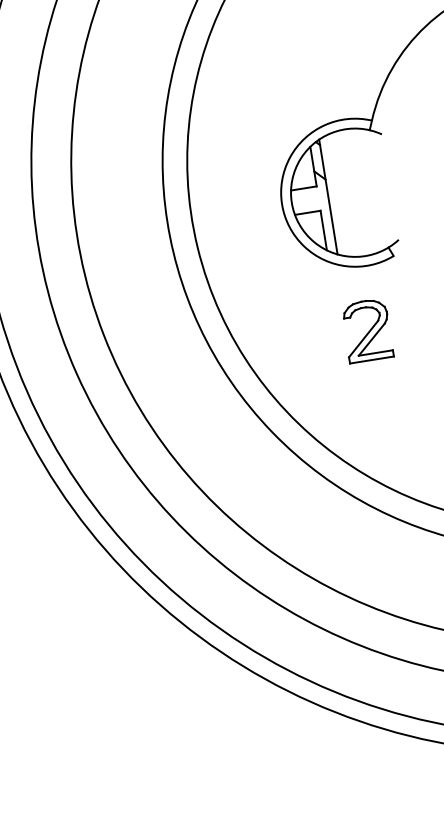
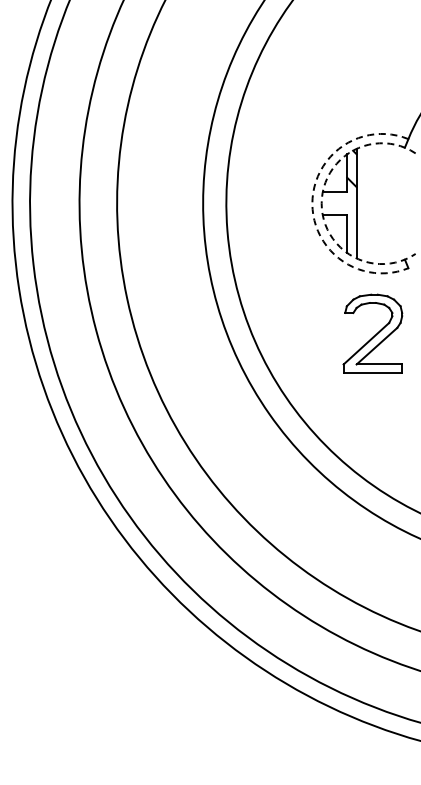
arc: (291, 202) -> (321, 203), solid -> dashed
arc: (282, 204) -> (312, 203), solid -> dashed
part: (366, 330) -> (372, 333), size x1.4

